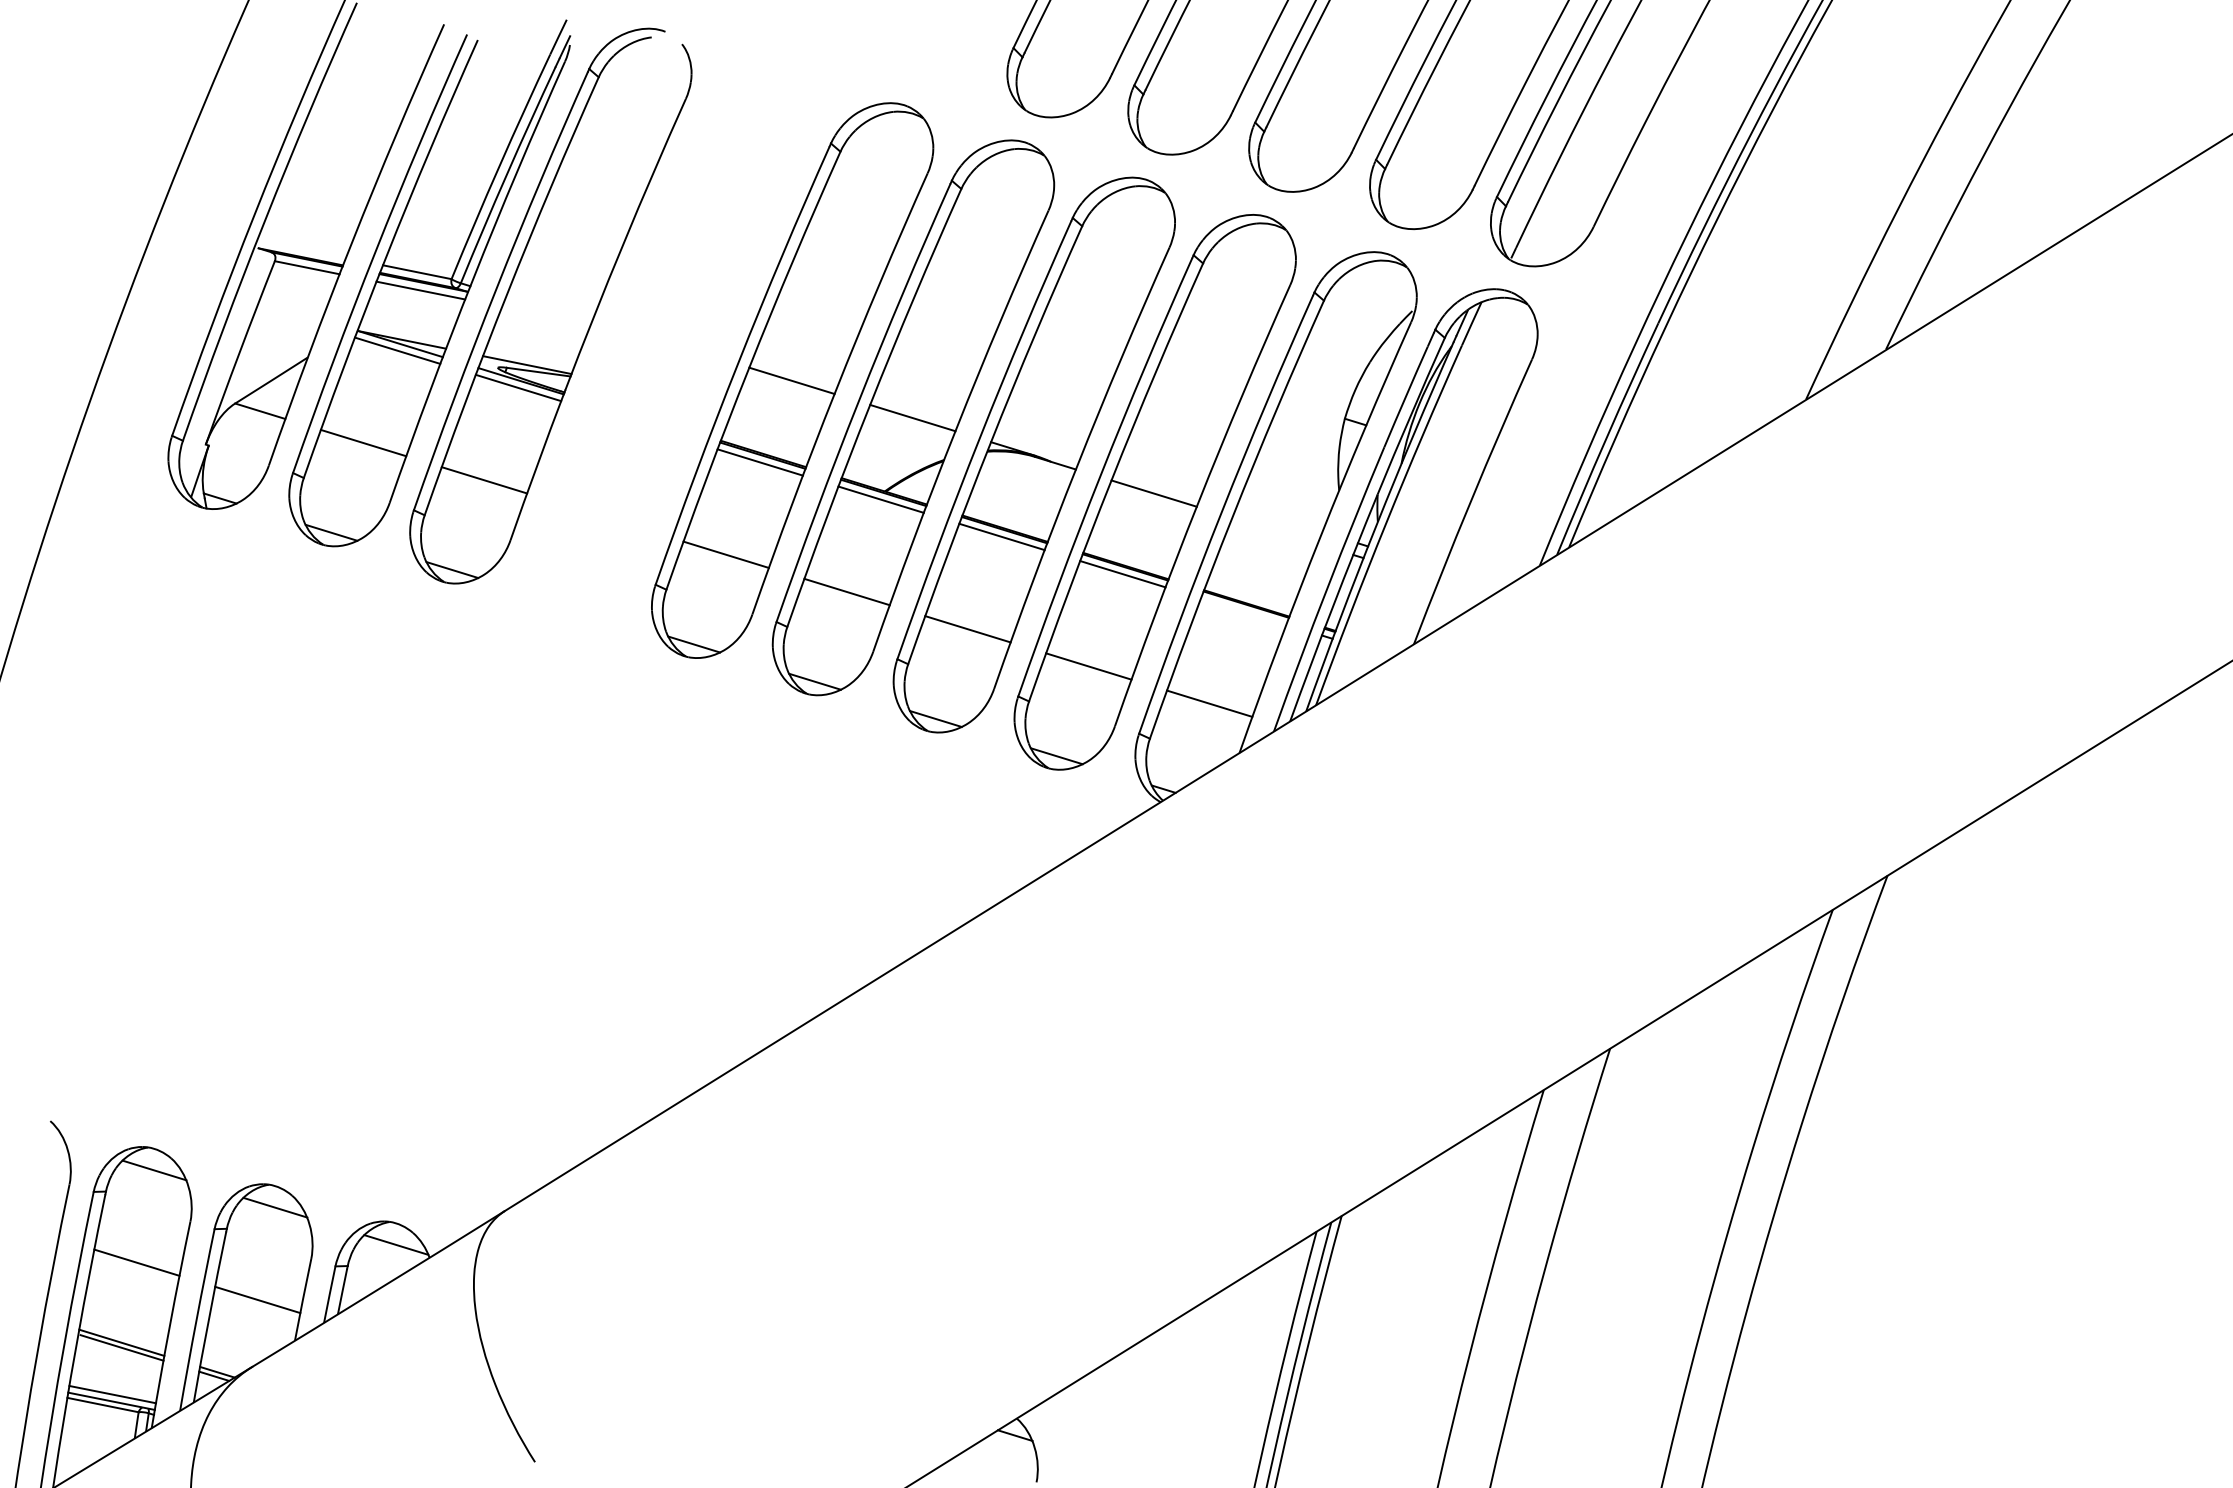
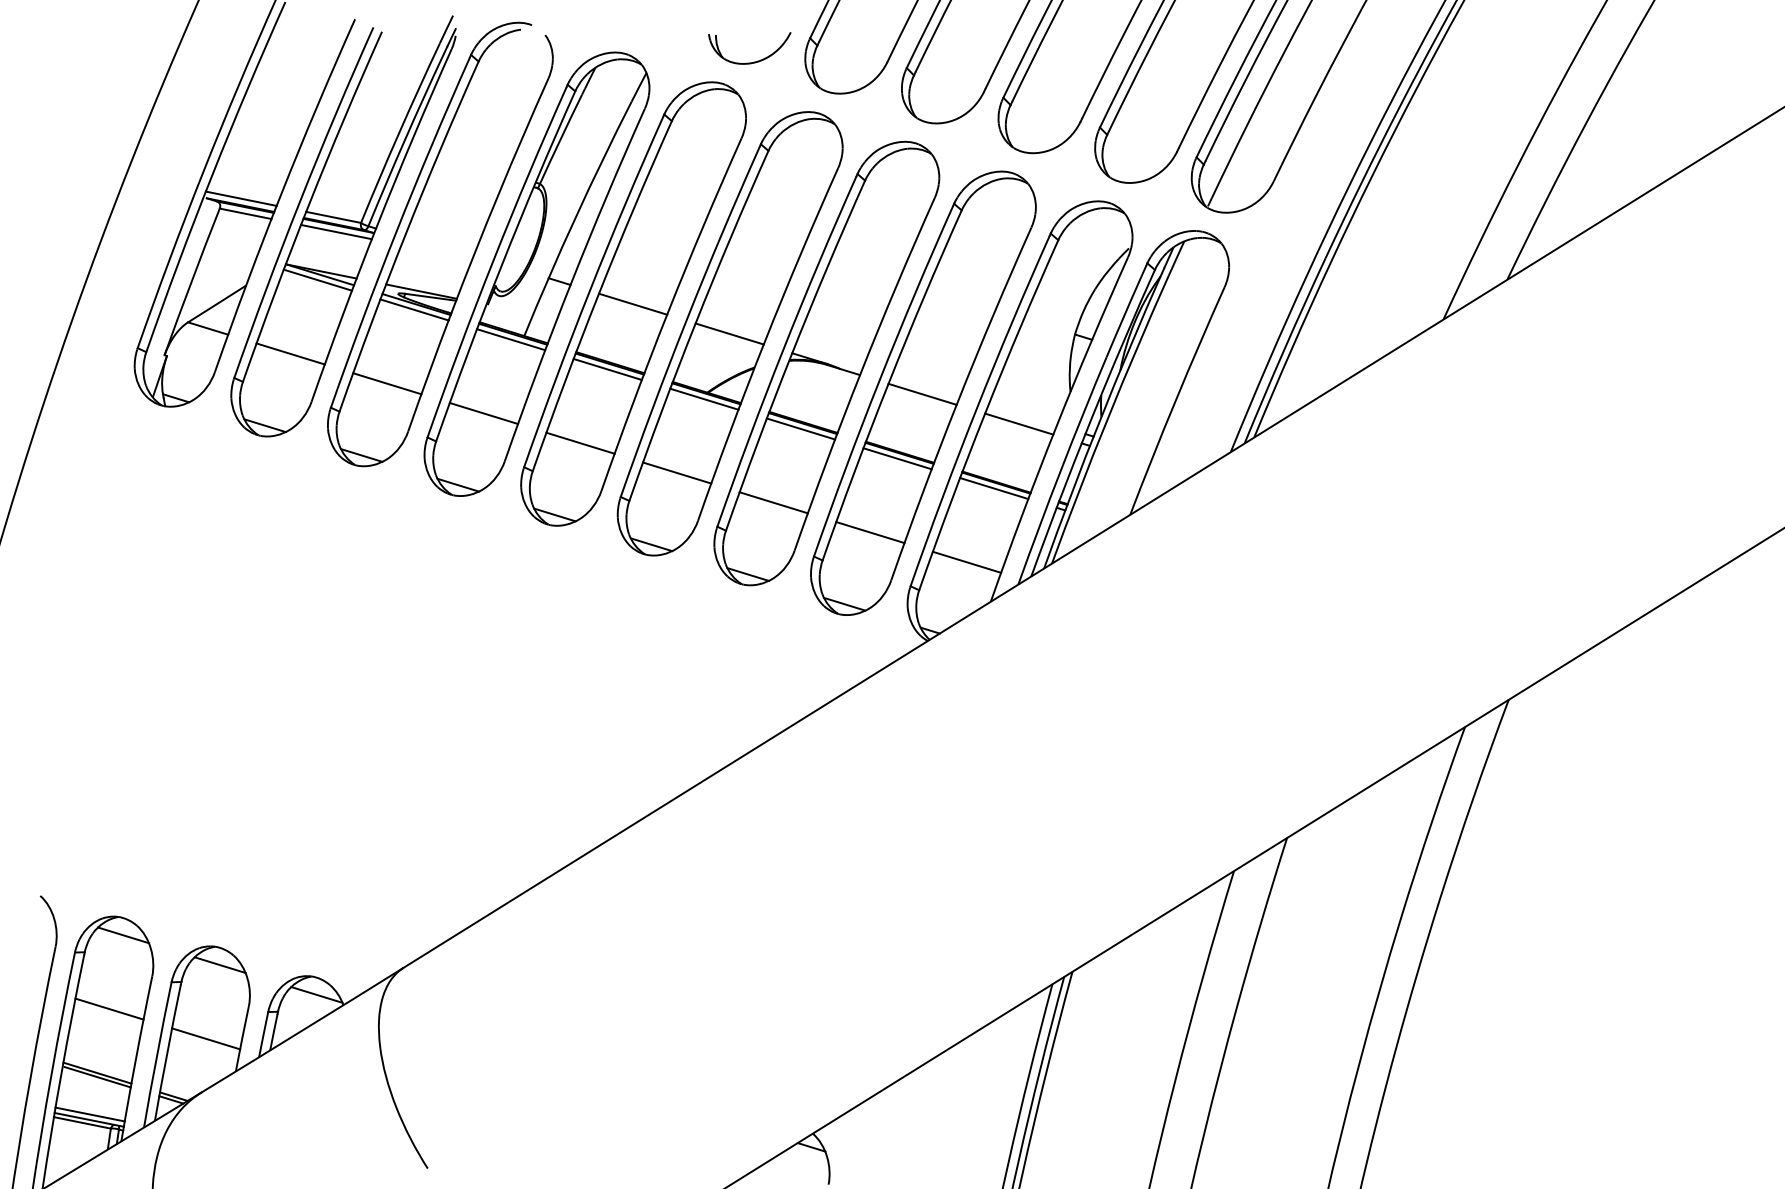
part: (942, 77) -> (753, 61), added
line: (300, 248) -> (240, 198), added
part: (671, 342) -> (536, 273), added
line: (1275, 530) -> (1019, 423), added
line: (1244, 611) -> (994, 488), added

